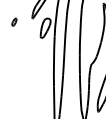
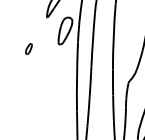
part: (14, 21) -> (29, 48), moved

